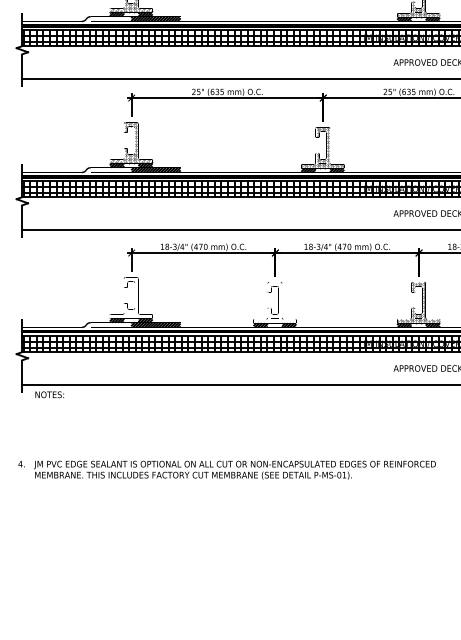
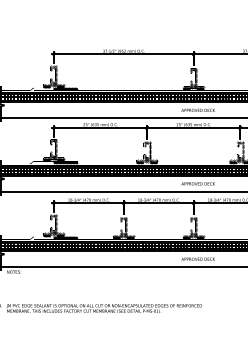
hatch: (130, 297) -> (53, 224), added
hatch: (274, 301) -> (123, 226), added

